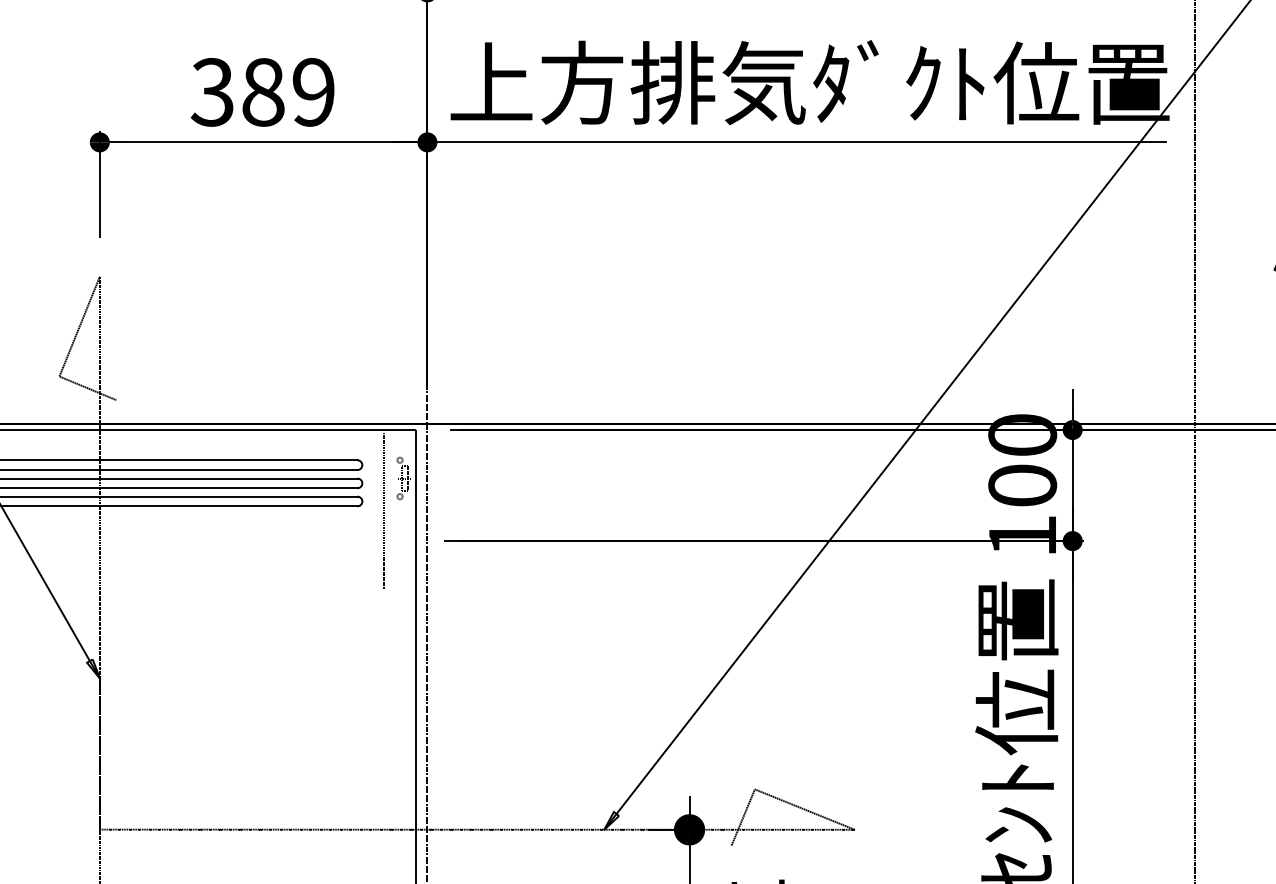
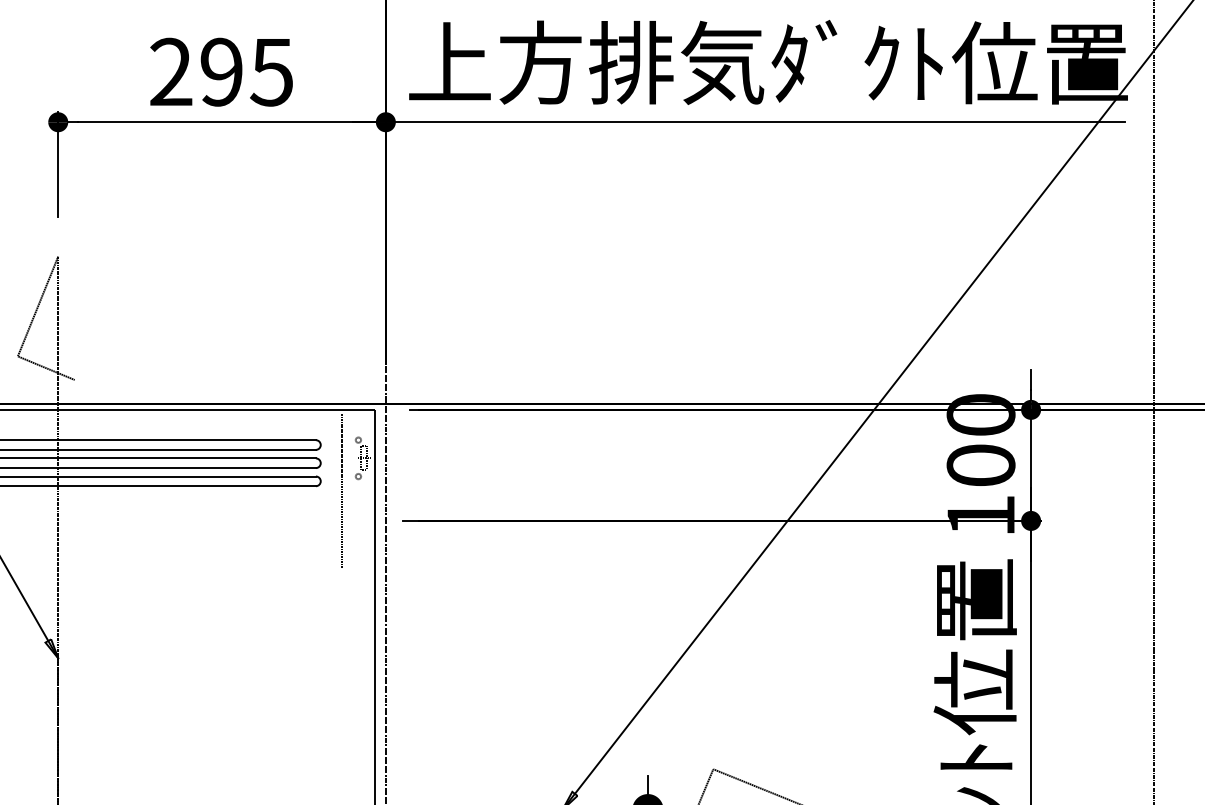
text: (262, 92) -> (220, 72), 389 -> 295

